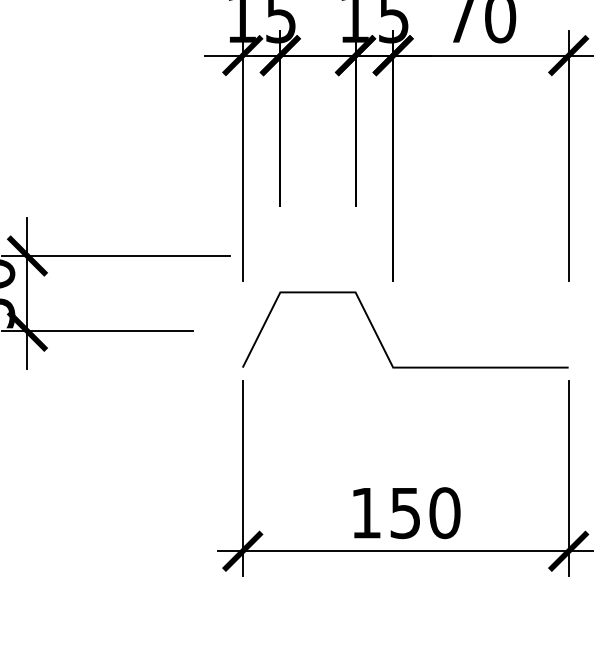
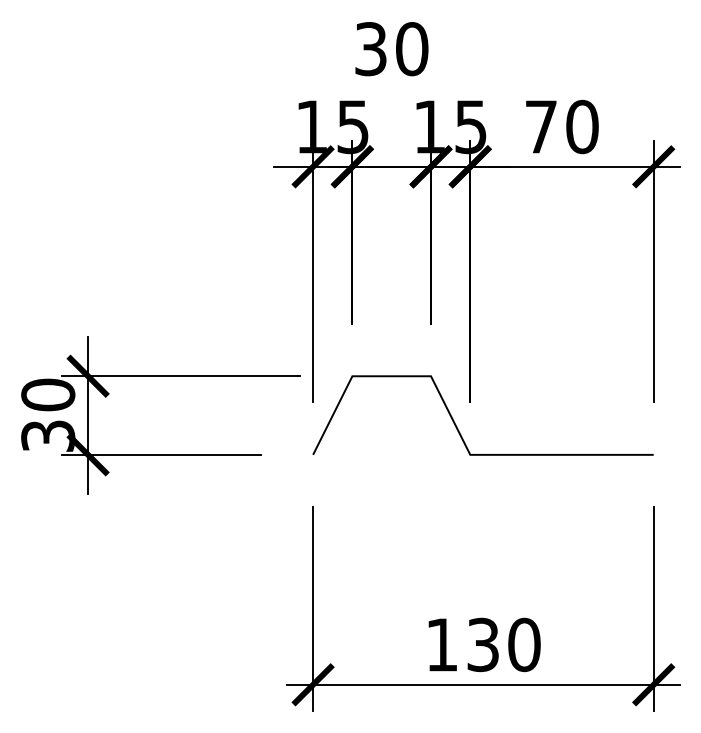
line: (381, 342) -> (458, 428), moved
text: (405, 512) -> (483, 644), 150 -> 130

